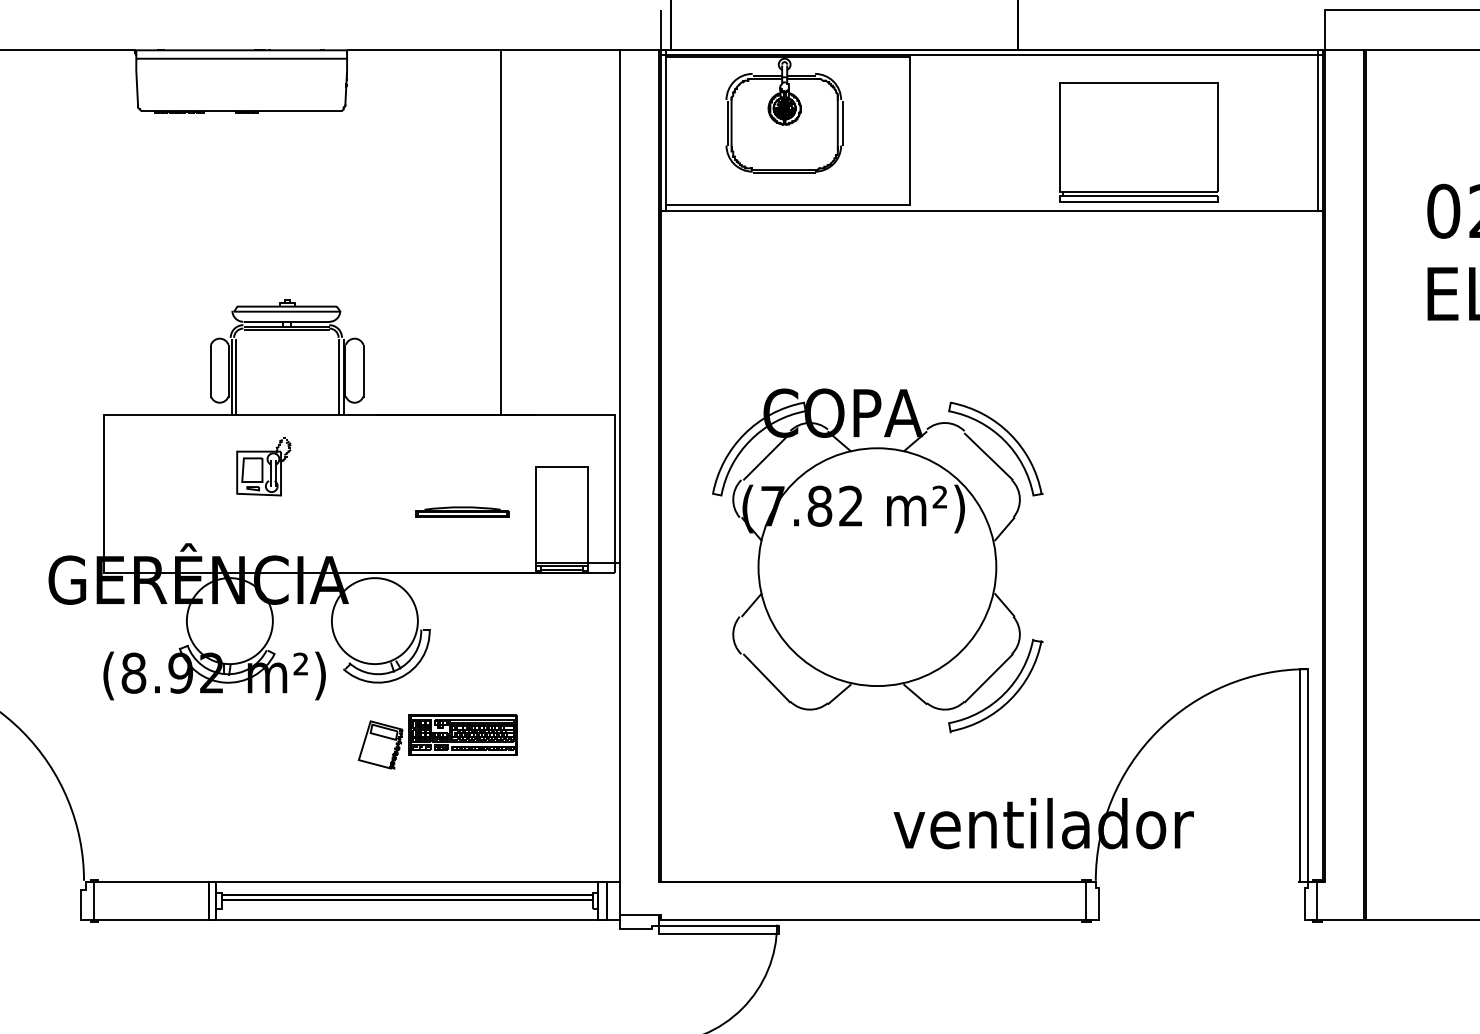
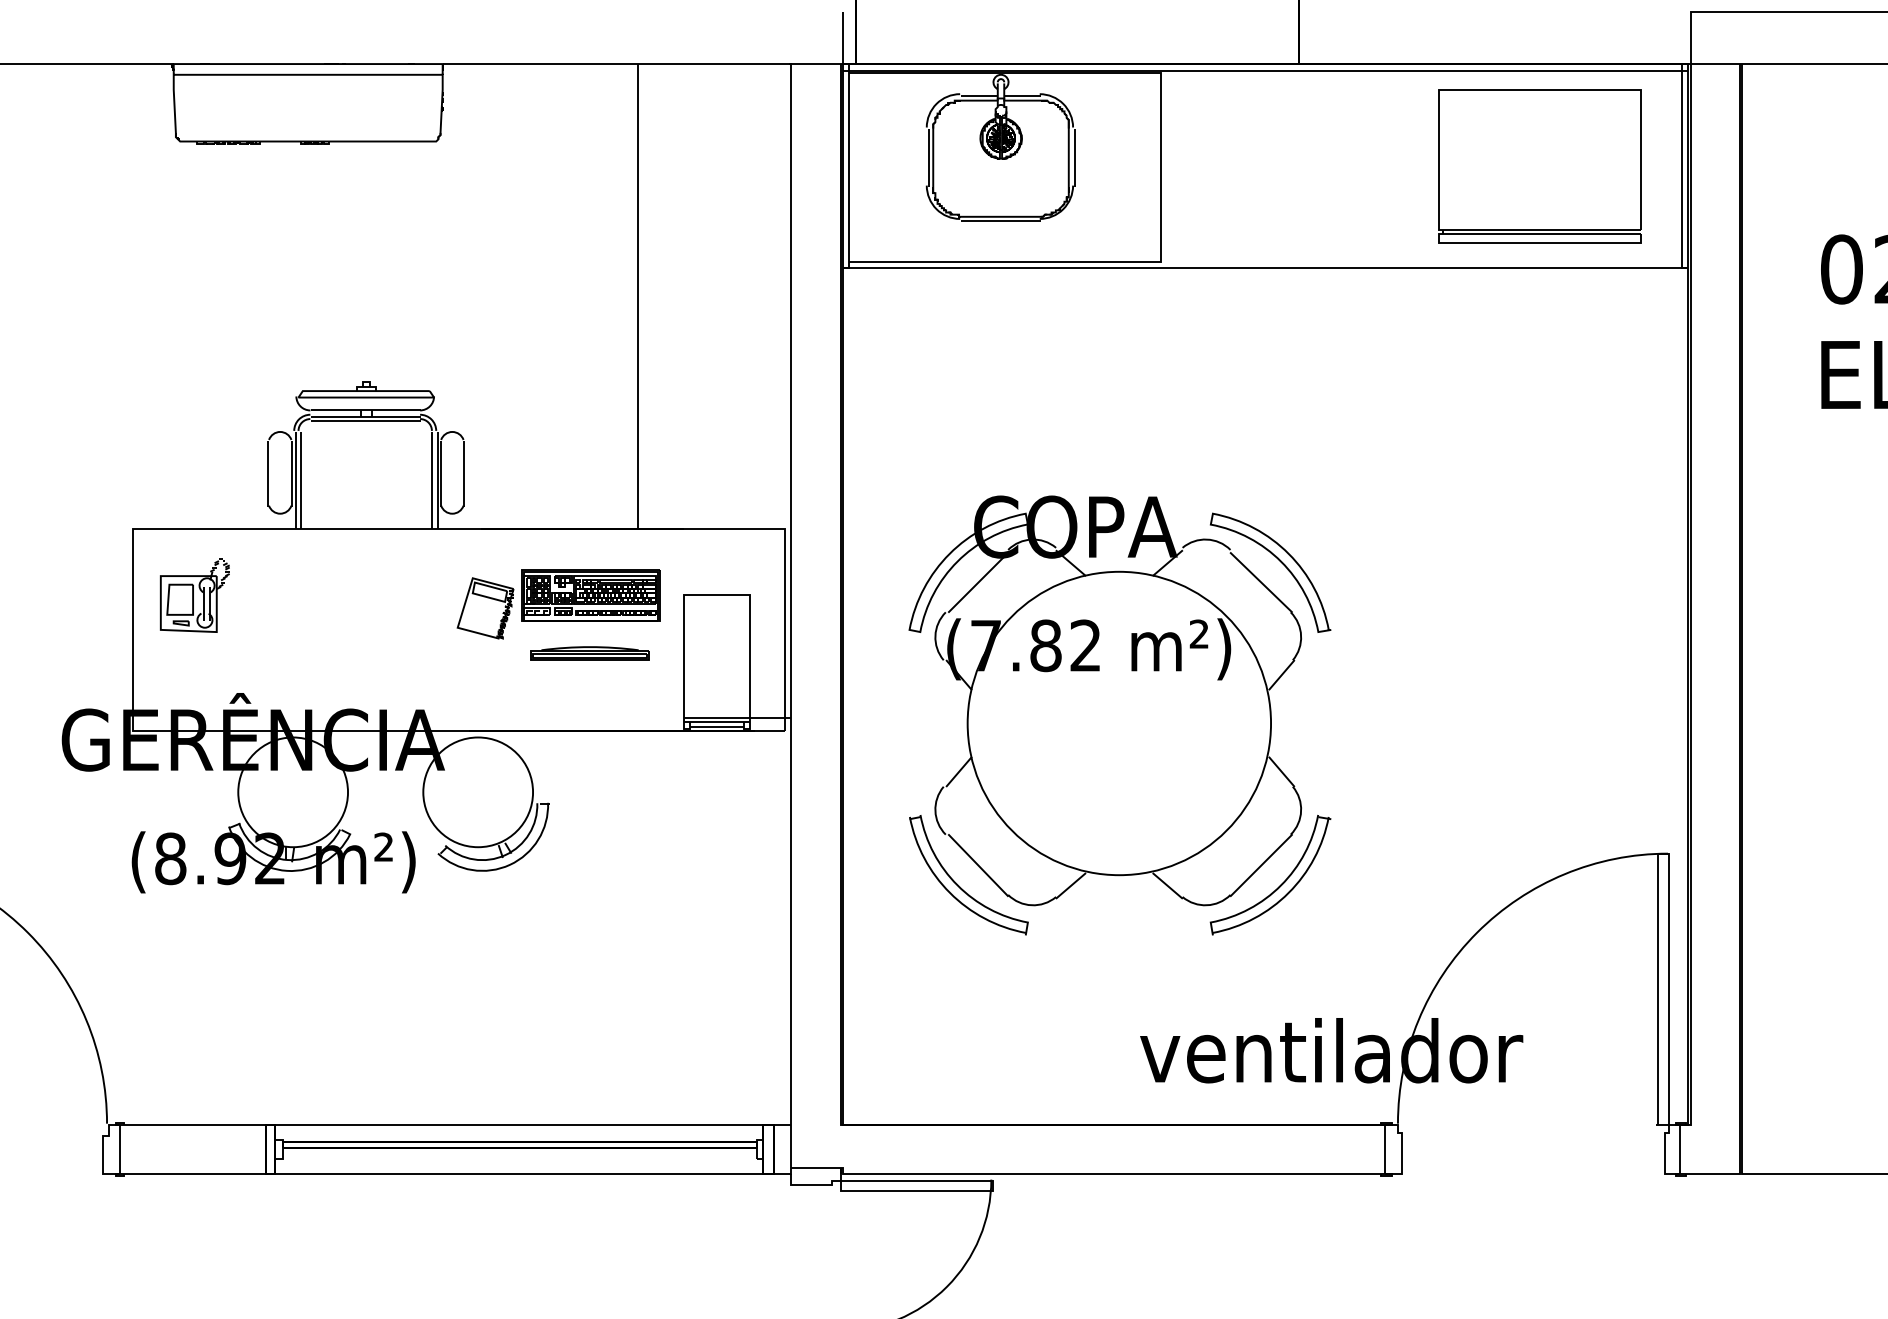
part: (1138, 142) -> (1539, 166), moved
part: (263, 466) -> (194, 595), moved
part: (751, 693) -> (958, 884), added
part: (437, 741) -> (558, 603), moved

